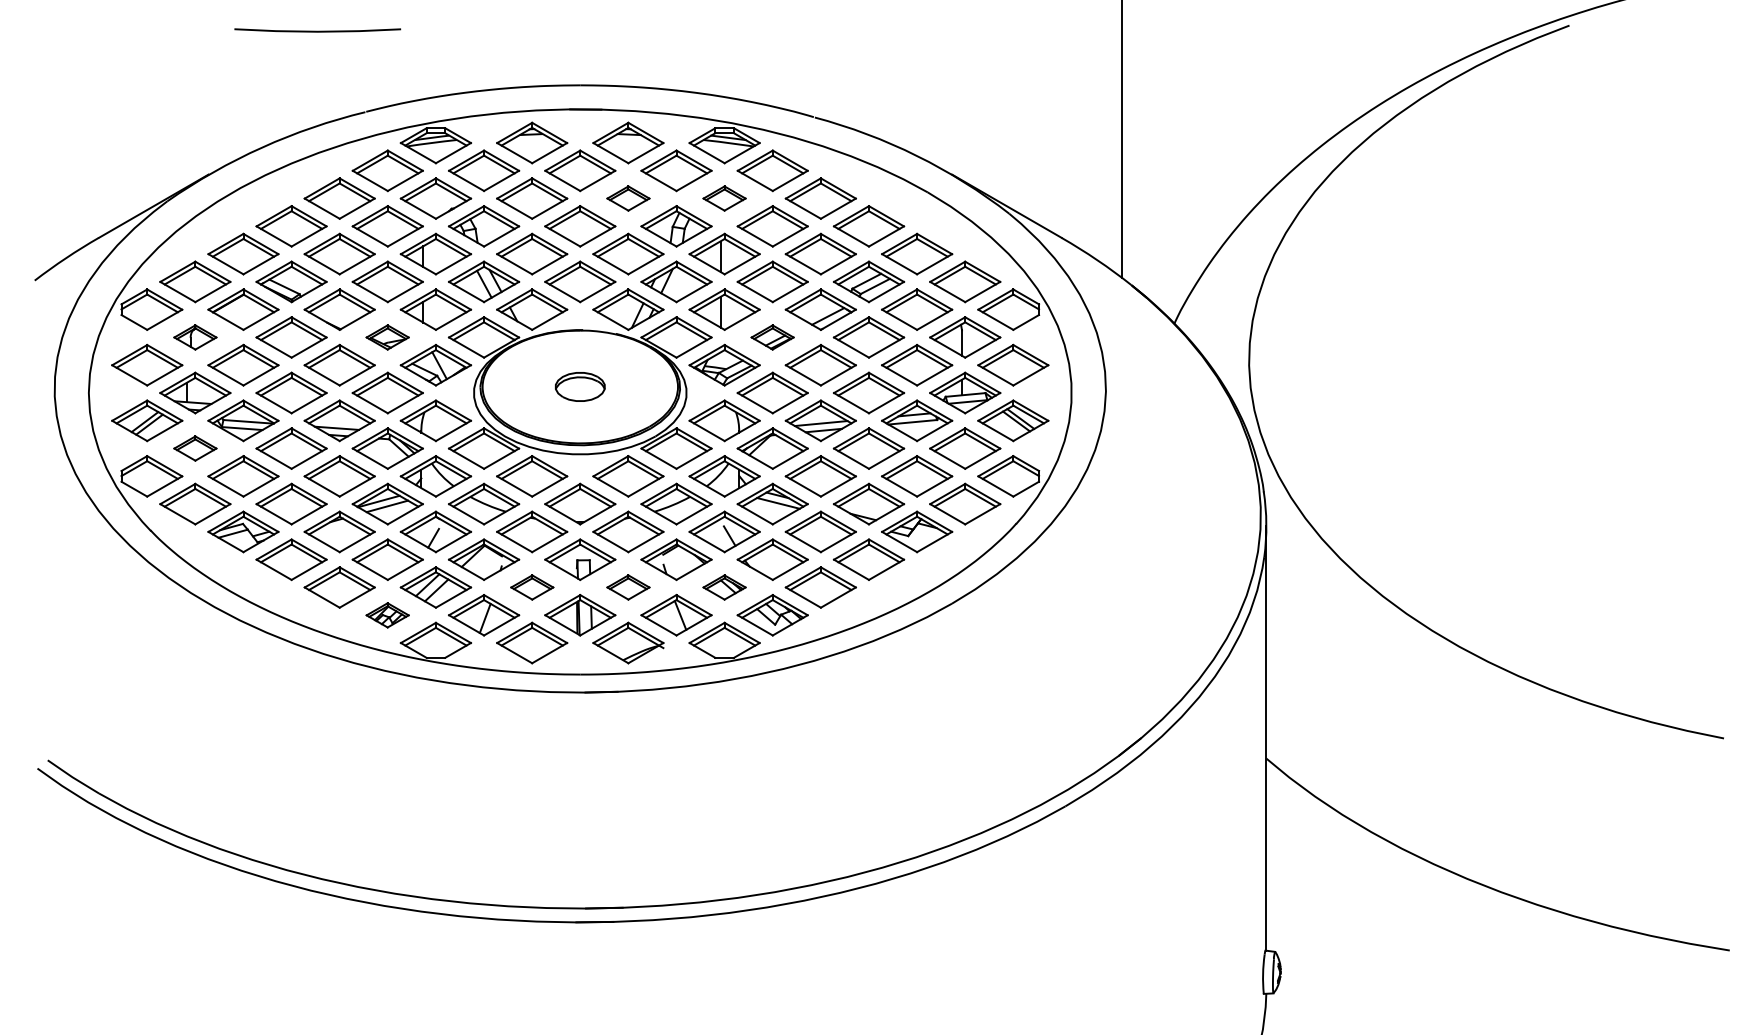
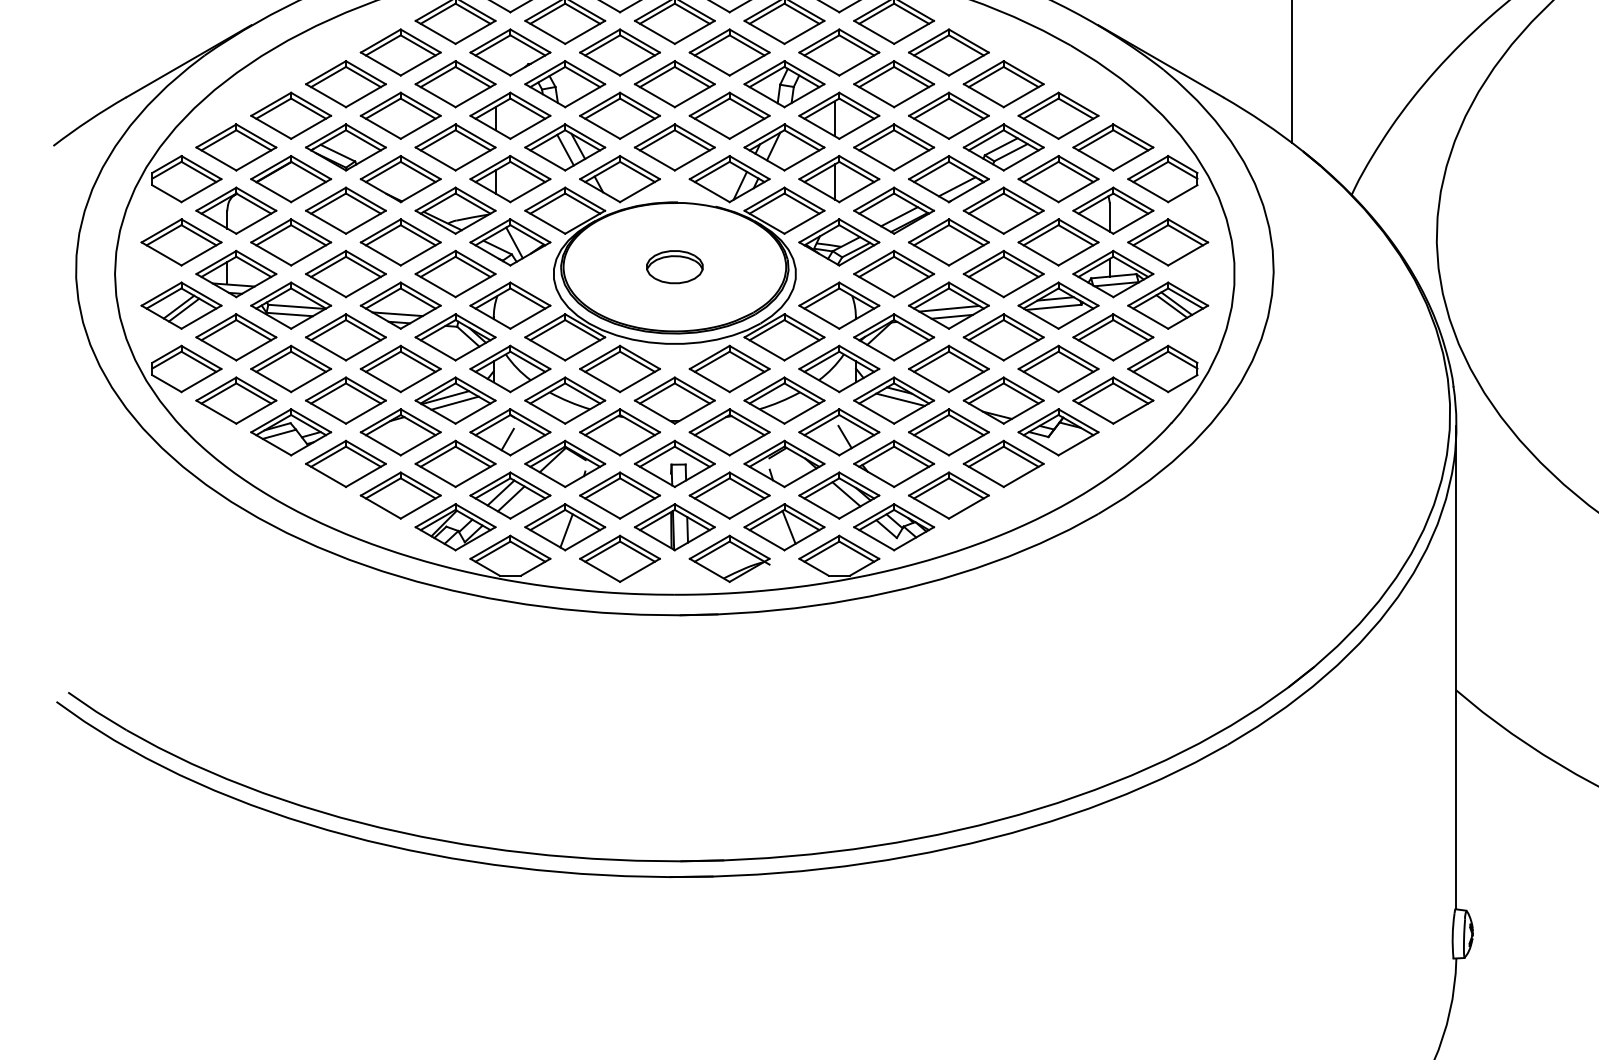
part: (628, 198) -> (729, 52), size x1.67
part: (724, 198) -> (839, 52), size x1.67
part: (195, 337) -> (236, 210), size x1.67
part: (387, 337) -> (455, 210), size x1.67
part: (772, 337) -> (893, 210), size x1.67
part: (195, 448) -> (236, 337), size x1.67
part: (532, 587) -> (620, 495), size x1.67
part: (628, 587) -> (729, 495), size x1.67
part: (724, 587) -> (839, 495), size x1.67
part: (387, 615) -> (455, 527), size x1.67

